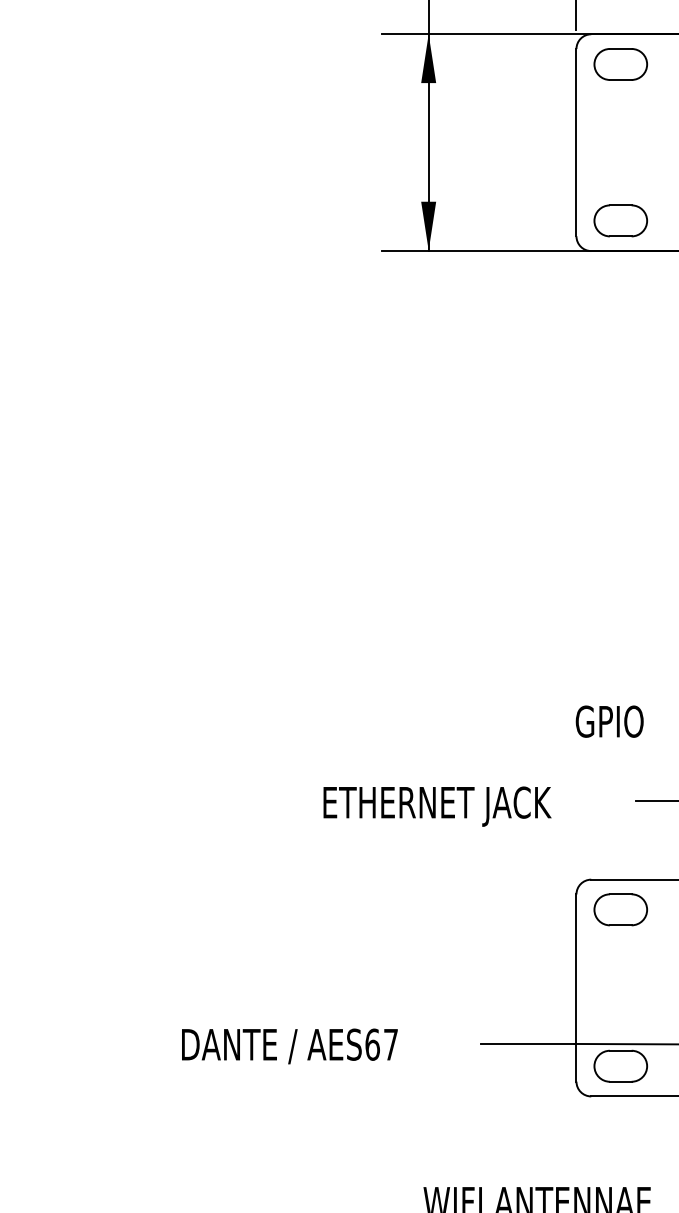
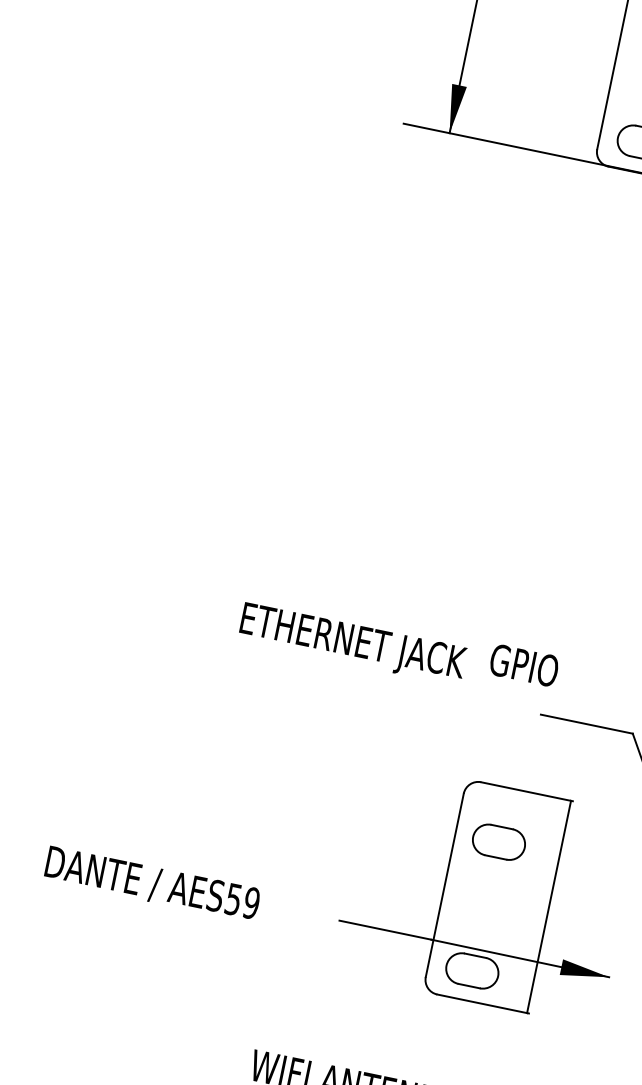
text: (609, 721) -> (524, 665), moved
text: (437, 806) -> (352, 644), moved
part: (620, 909) -> (498, 841), moved
text: (381, 1044) -> (242, 901), AES67 -> AES59

